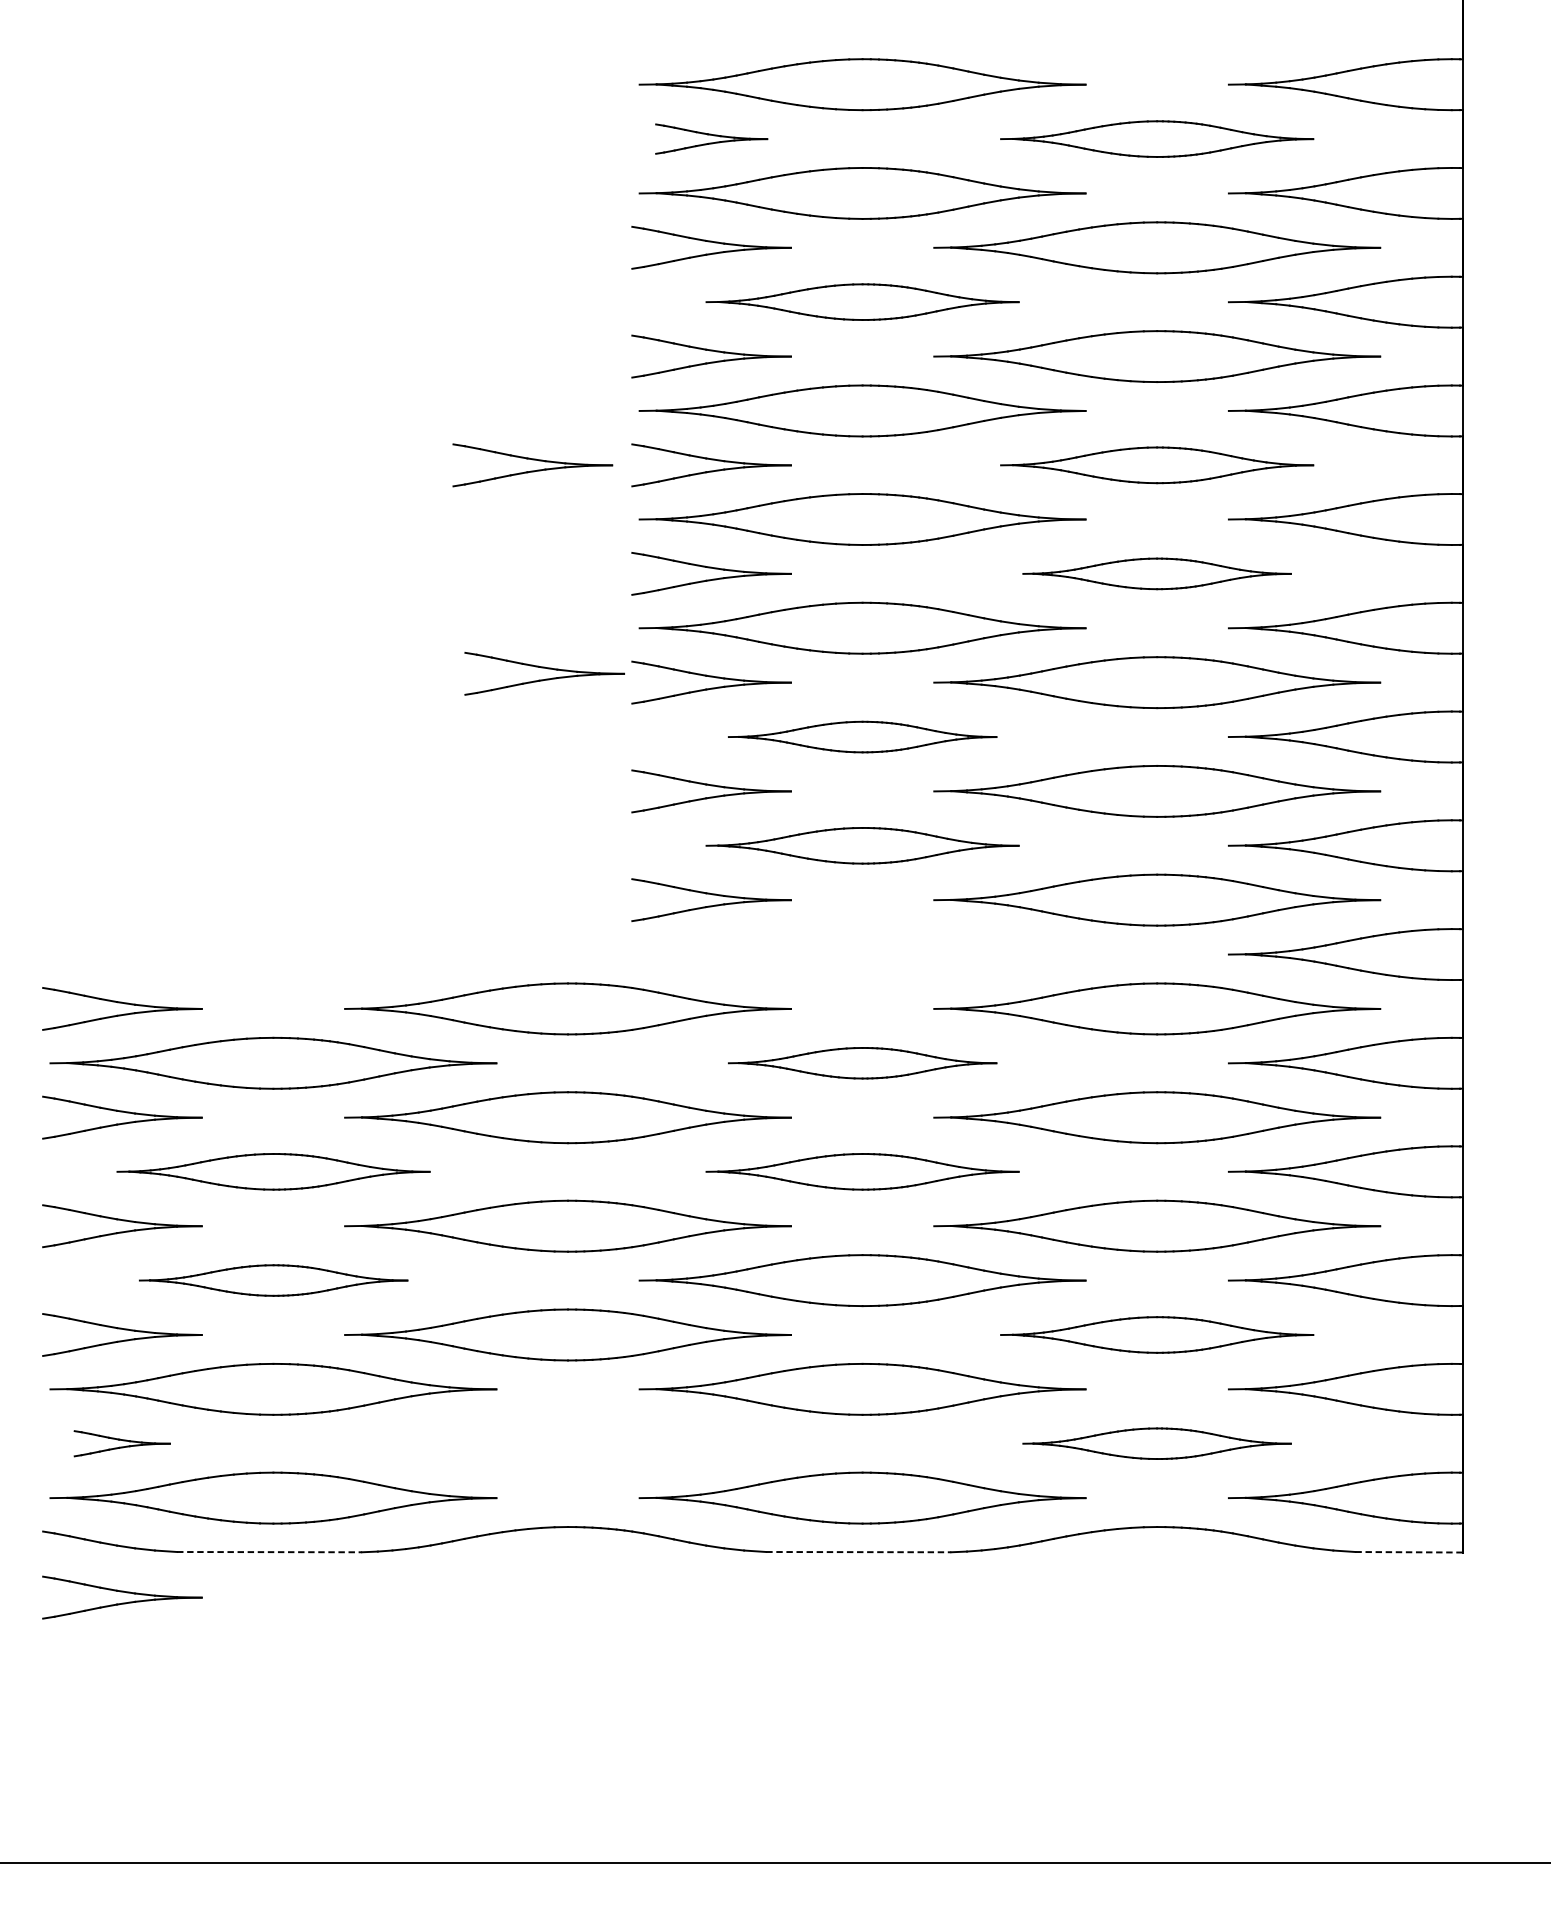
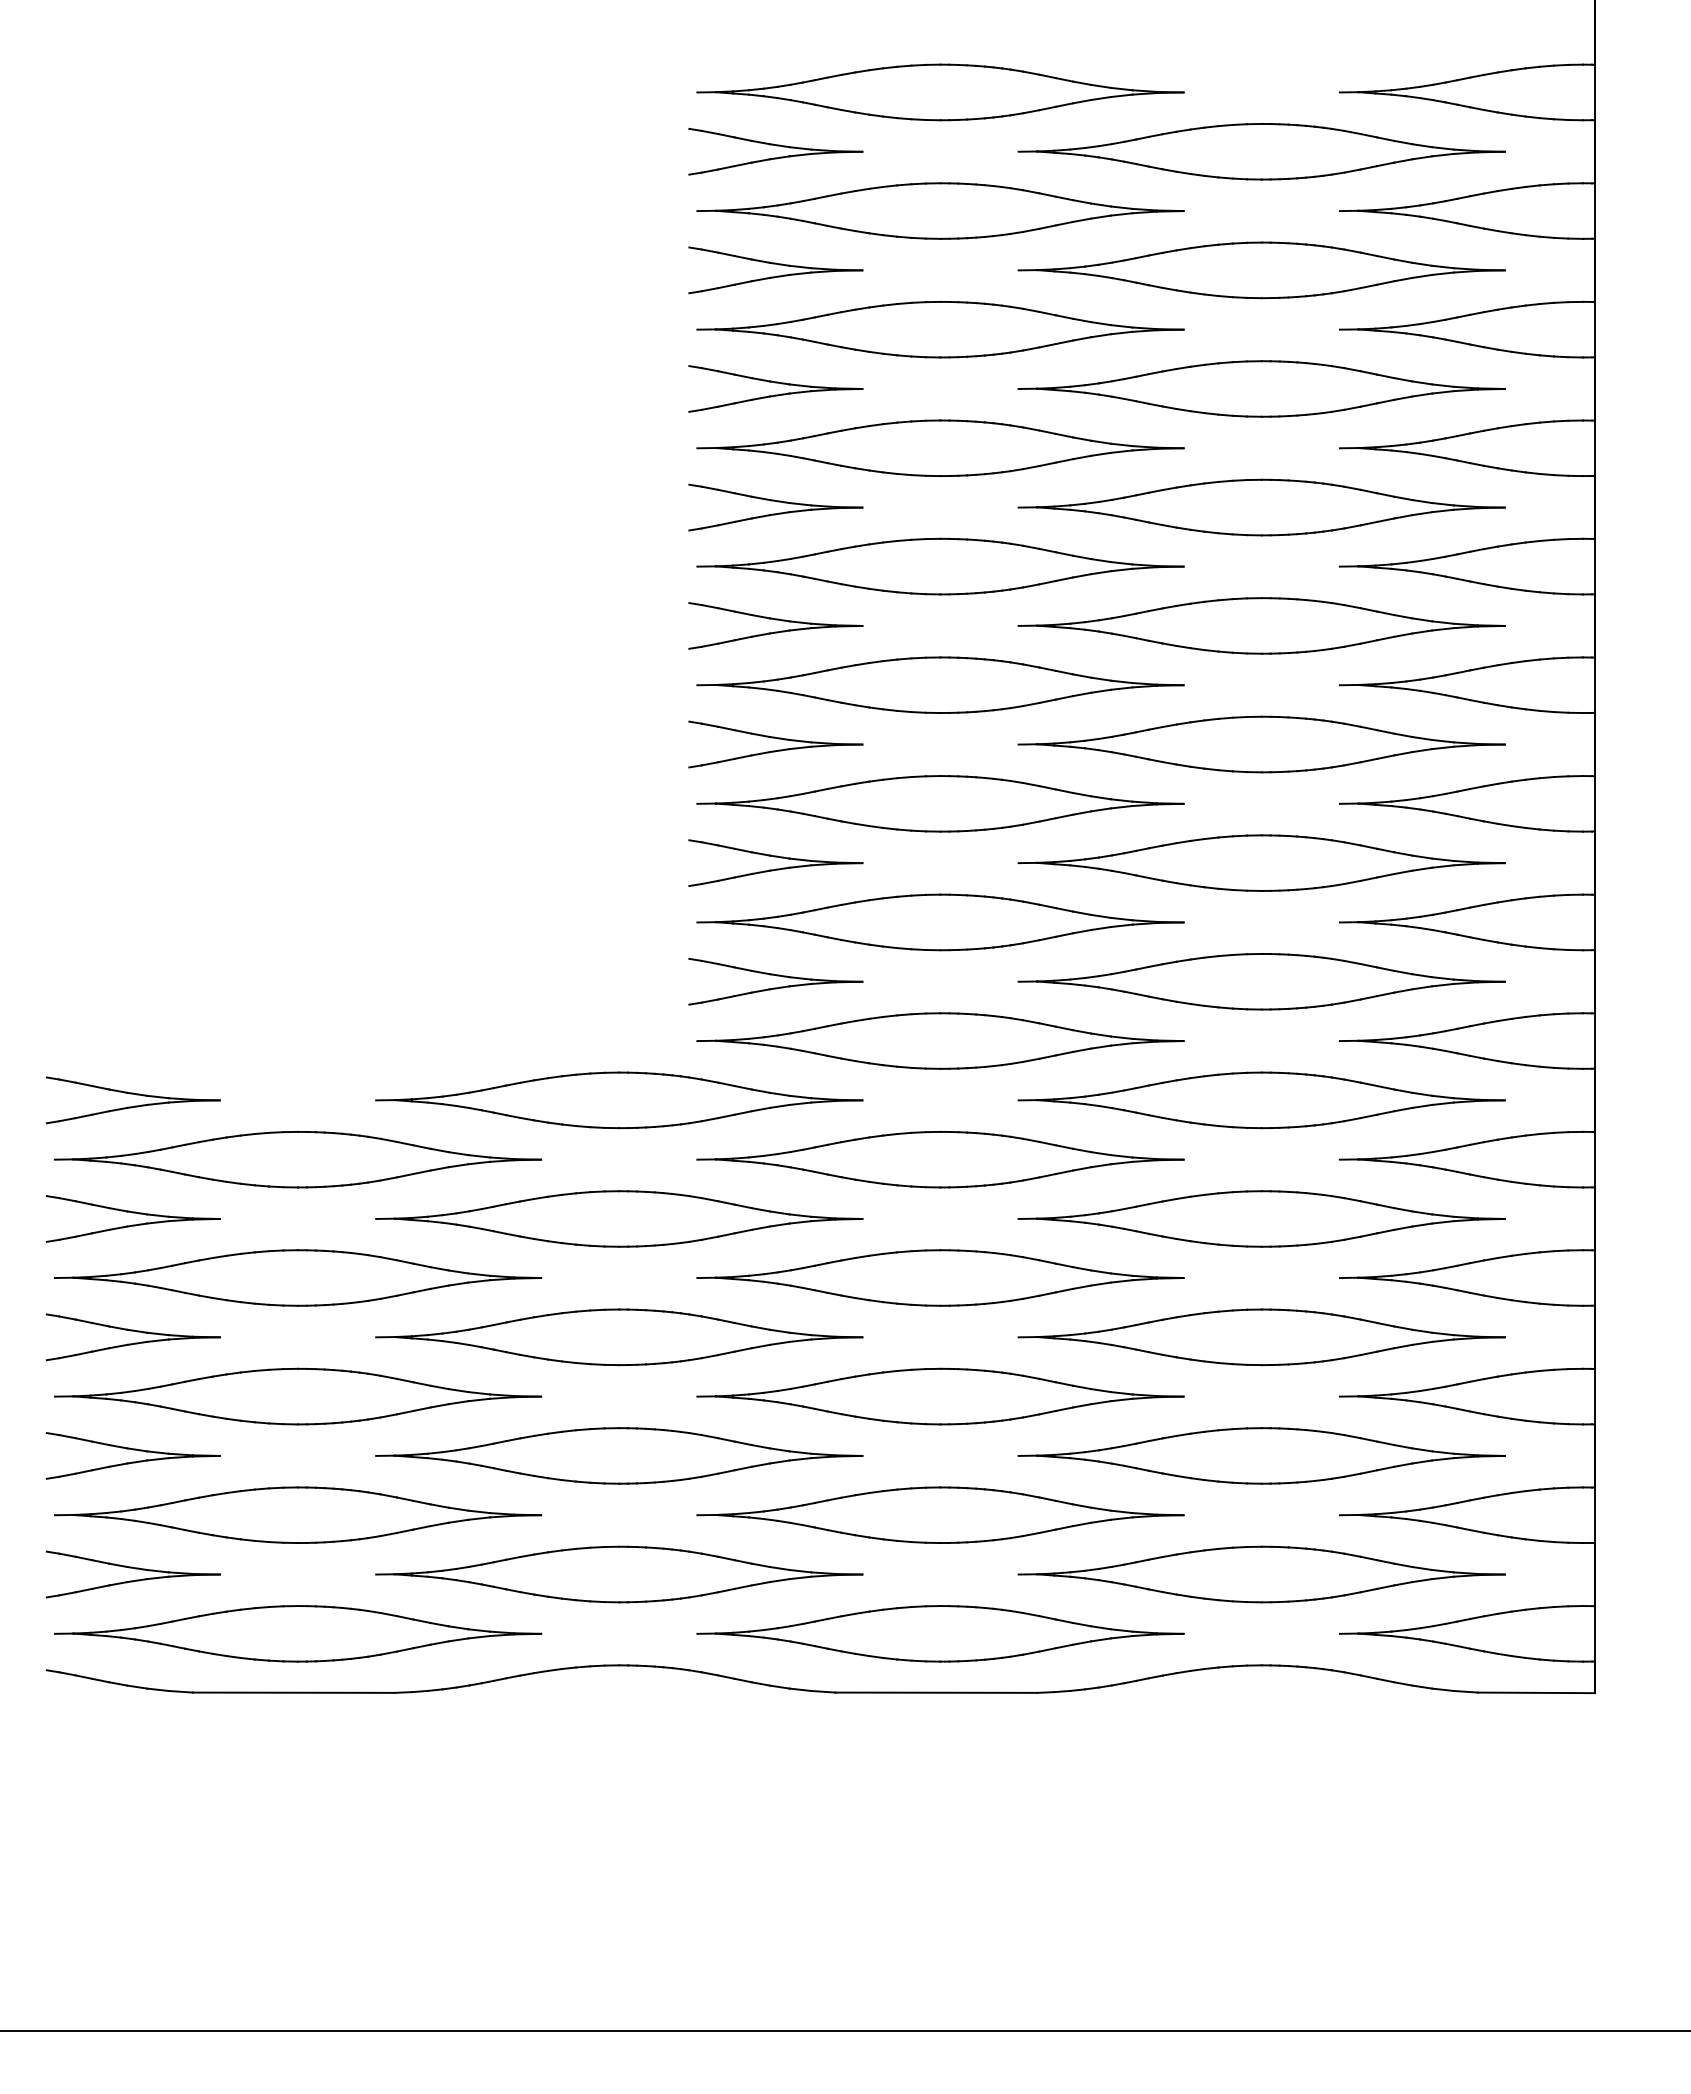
part: (711, 138) -> (775, 151), size x1.43
part: (1156, 138) -> (1261, 151), size x1.43
part: (862, 302) -> (940, 329), size x1.43
part: (532, 465) -> (580, 507), removed
part: (1156, 465) -> (1261, 507), size x1.43
part: (1156, 573) -> (1261, 625), size x1.67
part: (544, 673) -> (593, 734), removed
part: (862, 736) -> (940, 803), size x1.67
part: (862, 845) -> (940, 922), size x1.43
part: (862, 954) -> (940, 1040), added
part: (862, 1063) -> (940, 1159), size x1.67
part: (273, 1171) -> (298, 1277), size x1.43
part: (862, 1171) -> (940, 1277), size x1.43
part: (273, 1280) -> (298, 1396), size x1.67
part: (1156, 1334) -> (1261, 1455), size x1.43
part: (121, 1443) -> (132, 1574), size x1.67
part: (568, 1443) -> (619, 1574), added
part: (1156, 1443) -> (1261, 1574), size x1.67
line: (269, 1551) -> (293, 1692), dashed -> solid
line: (858, 1551) -> (936, 1692), dashed -> solid
line: (1409, 1551) -> (1536, 1692), dashed -> solid
part: (121, 1597) -> (132, 1742), removed

